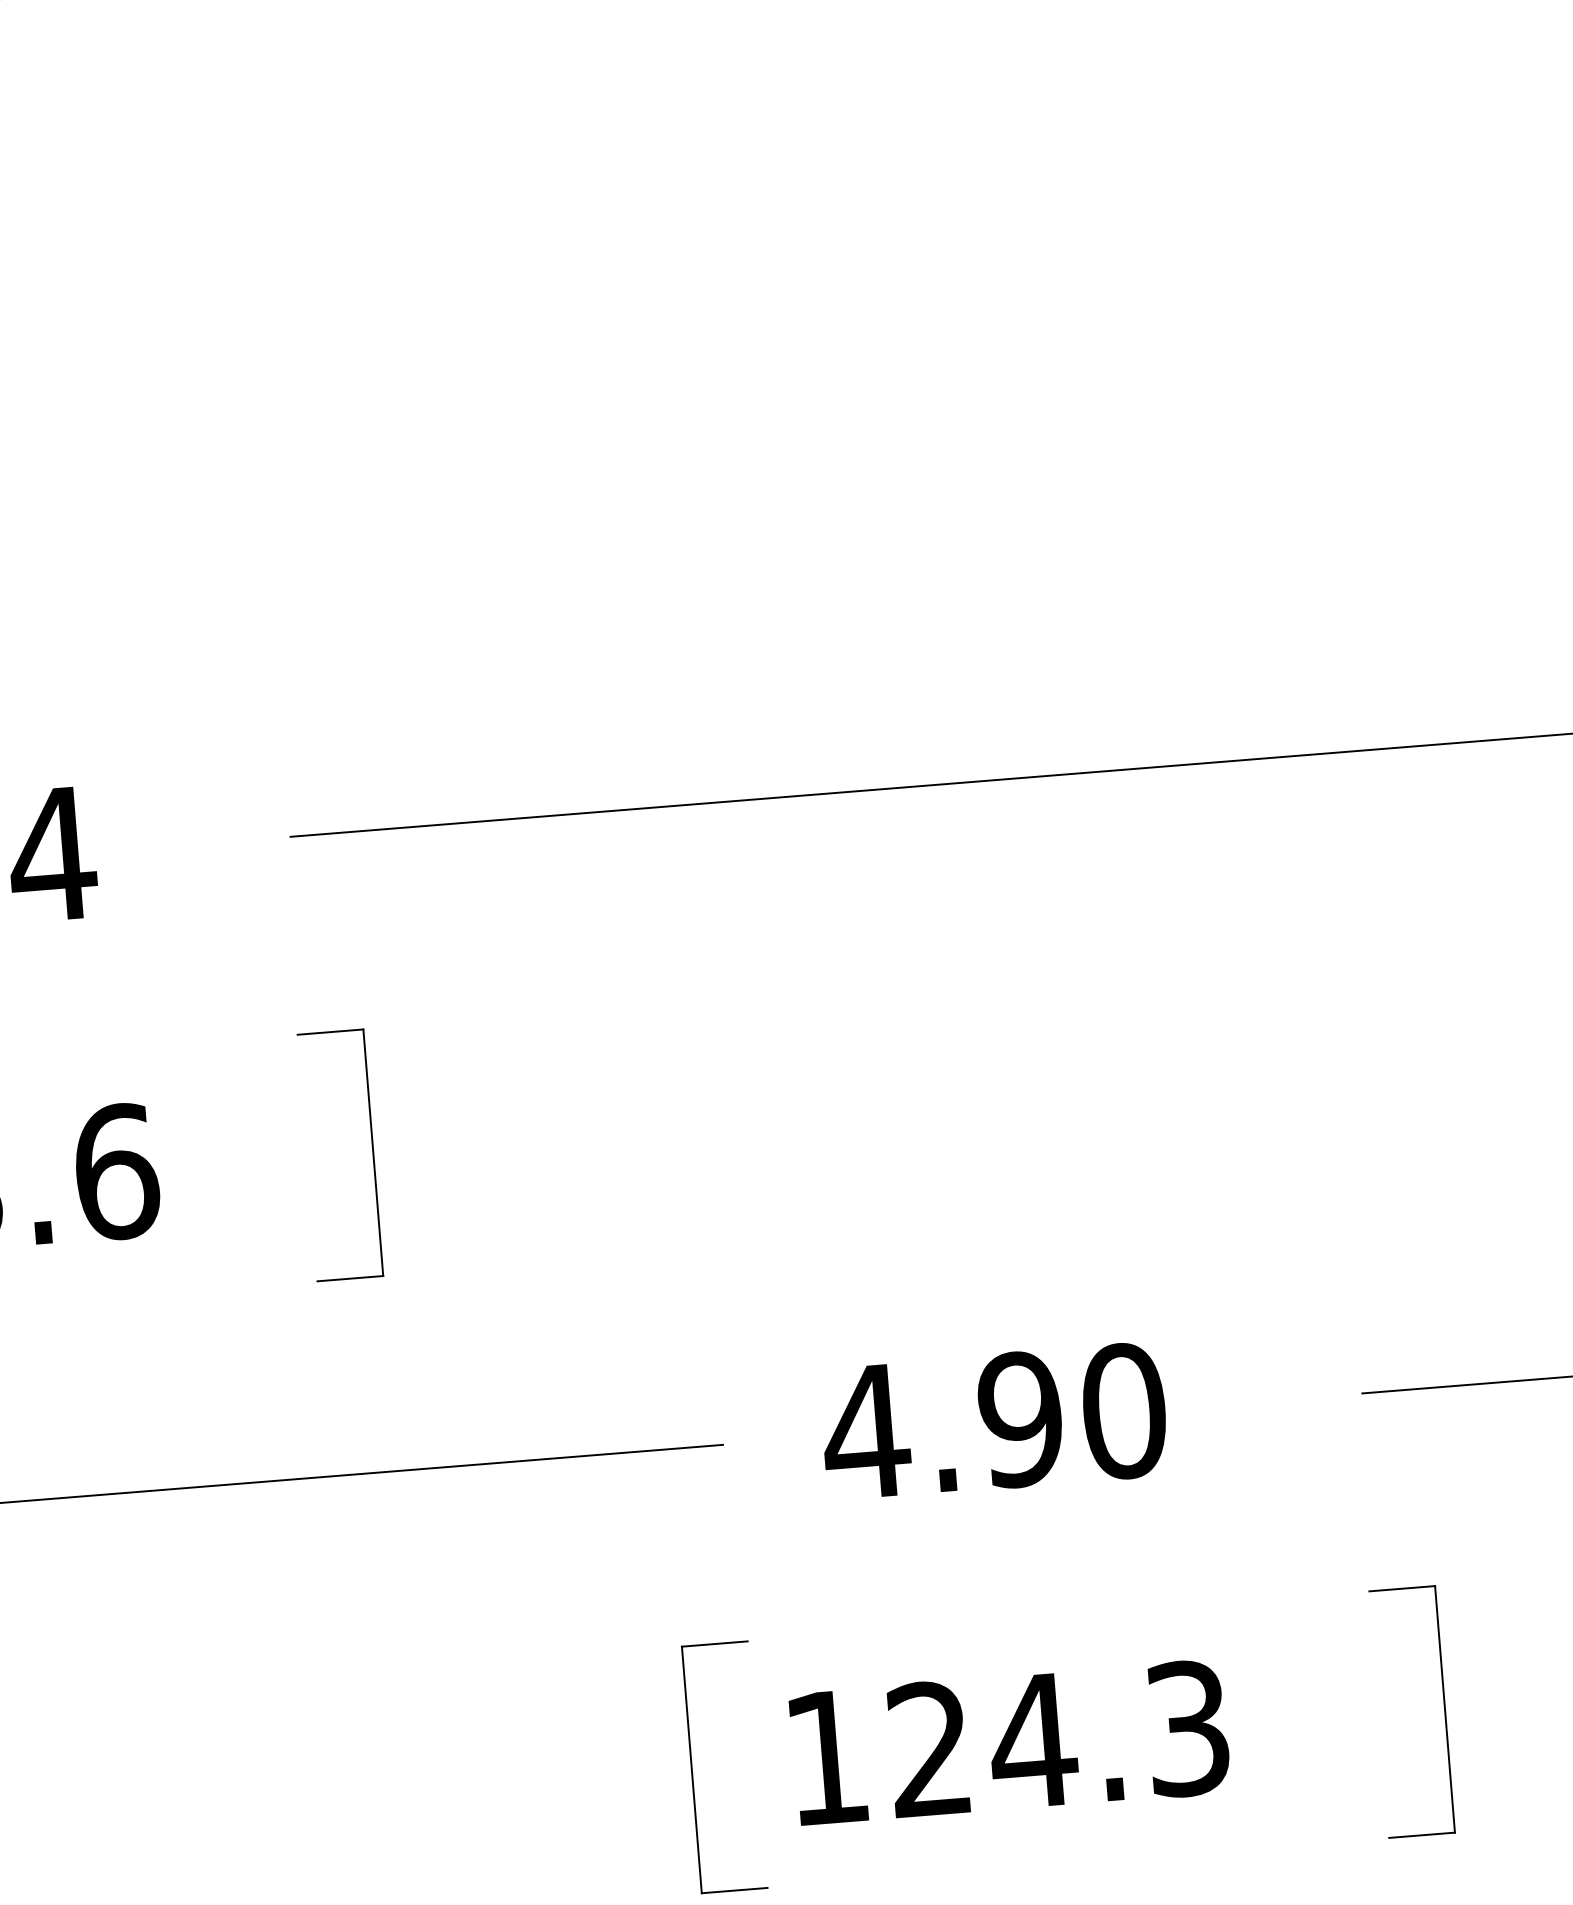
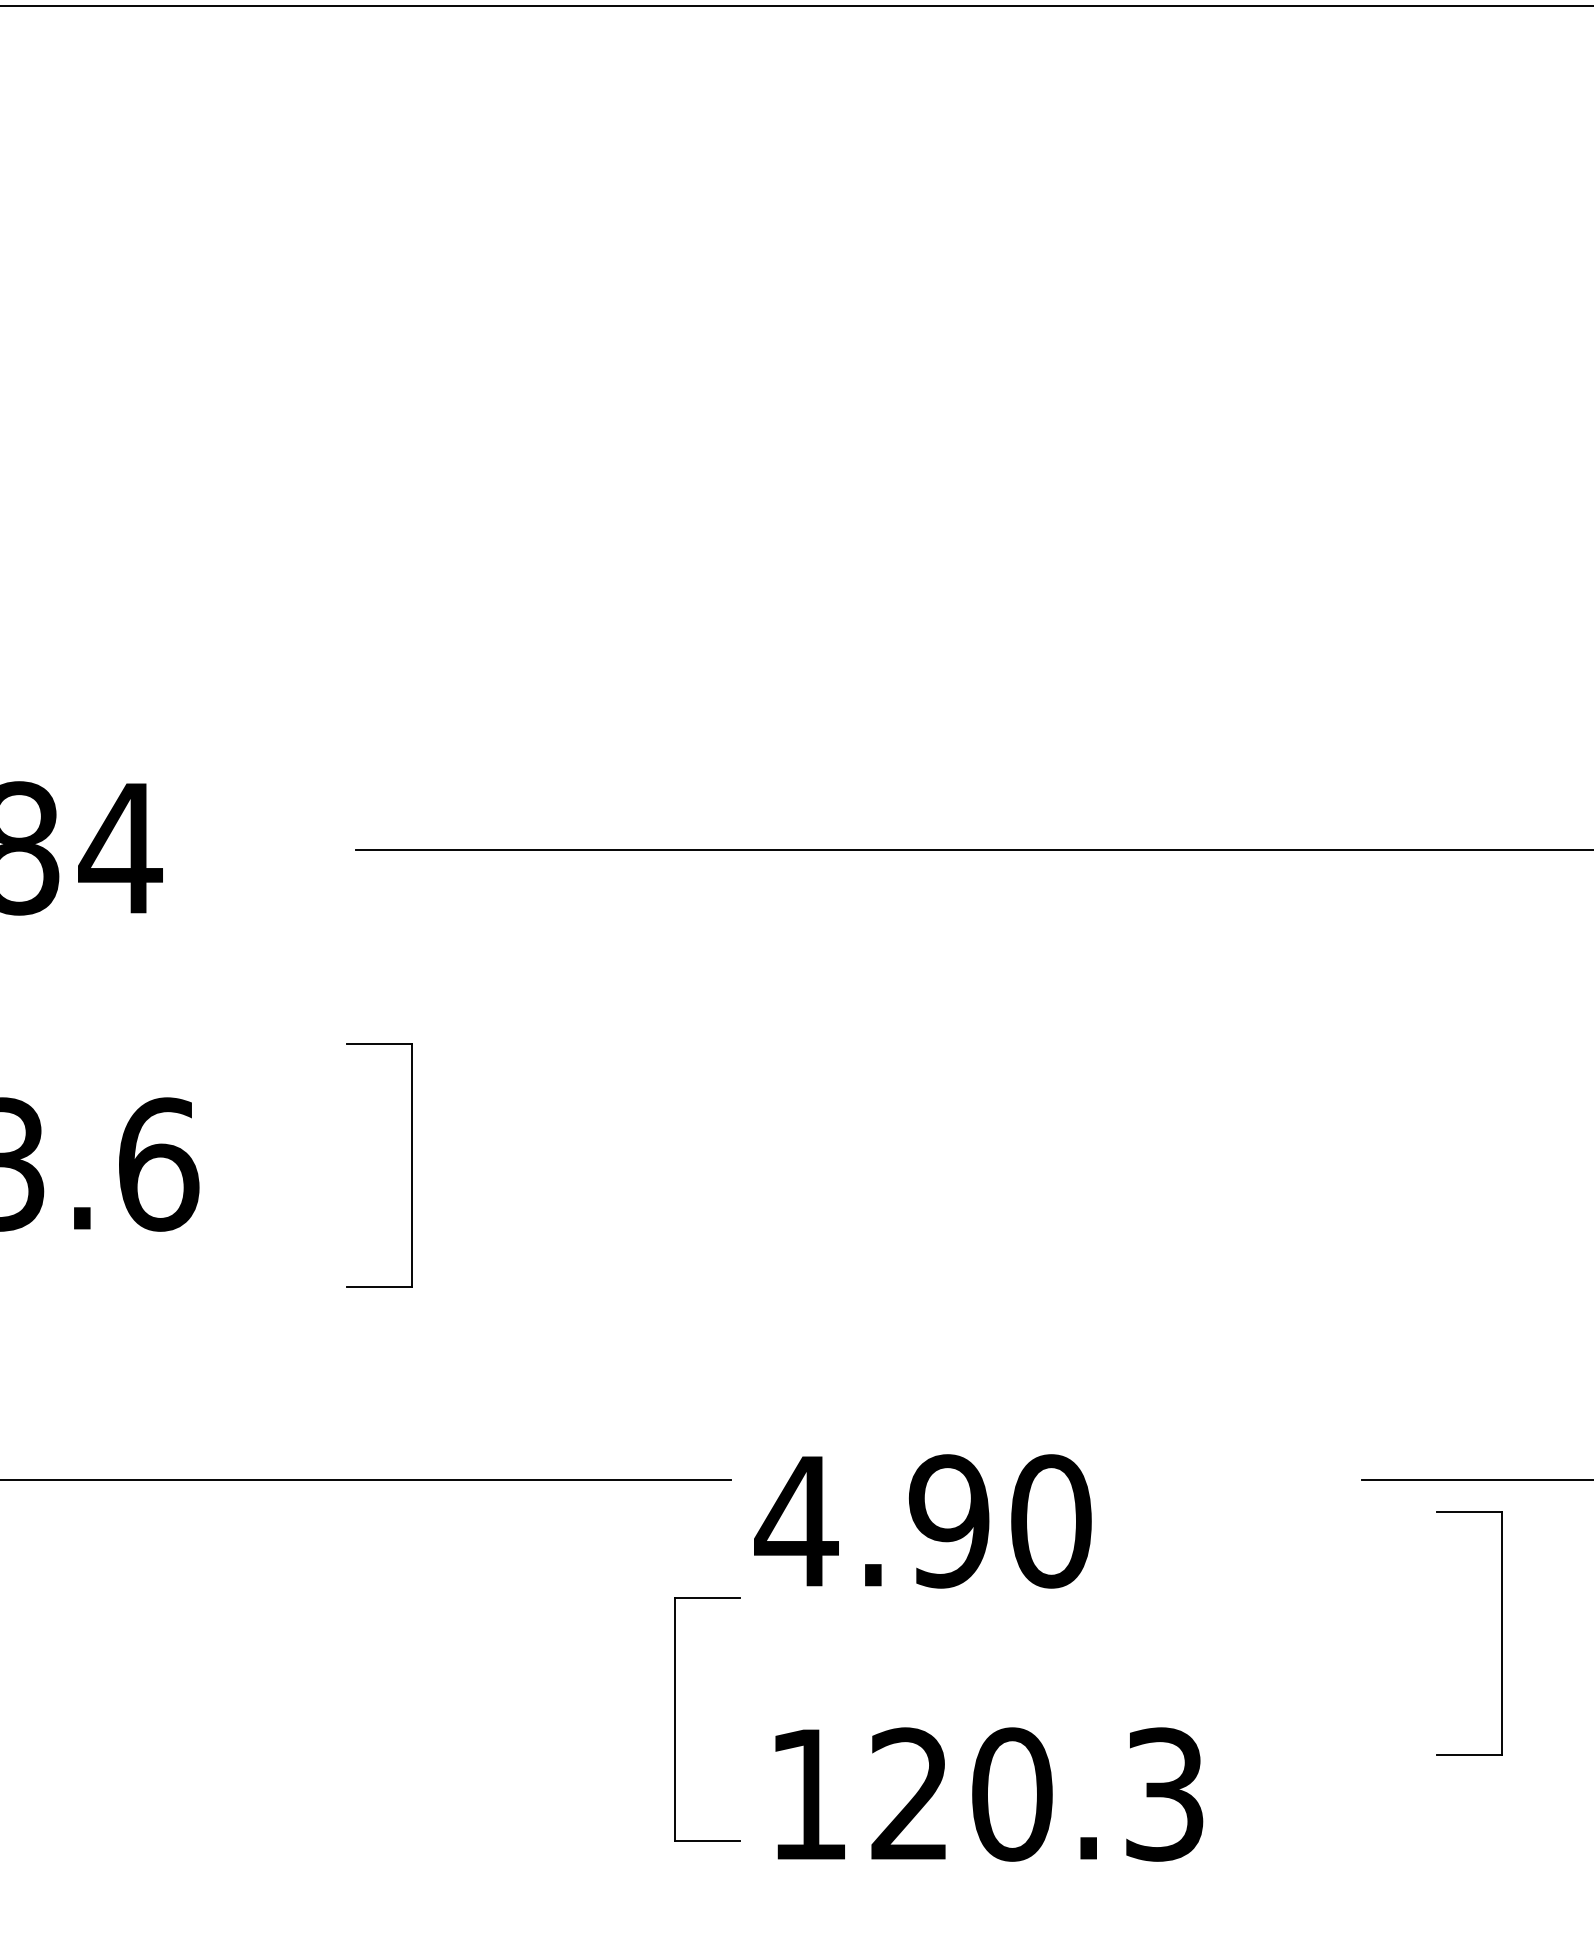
text: (993, 1421) -> (922, 1521), moved
part: (1444, 1709) -> (1501, 1633), moved
text: (1032, 1741) -> (1011, 1794), 124.3 -> 120.3
part: (692, 1769) -> (675, 1719), moved

